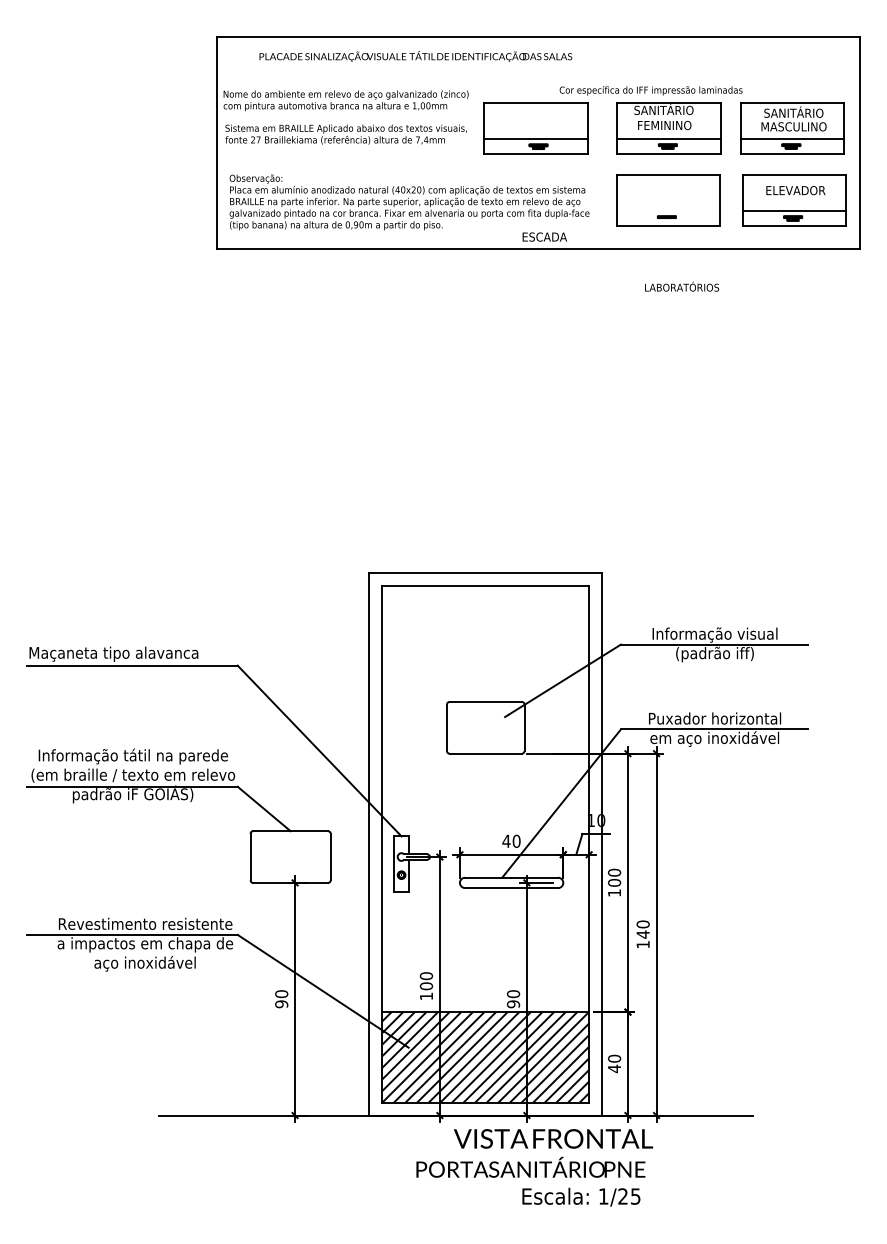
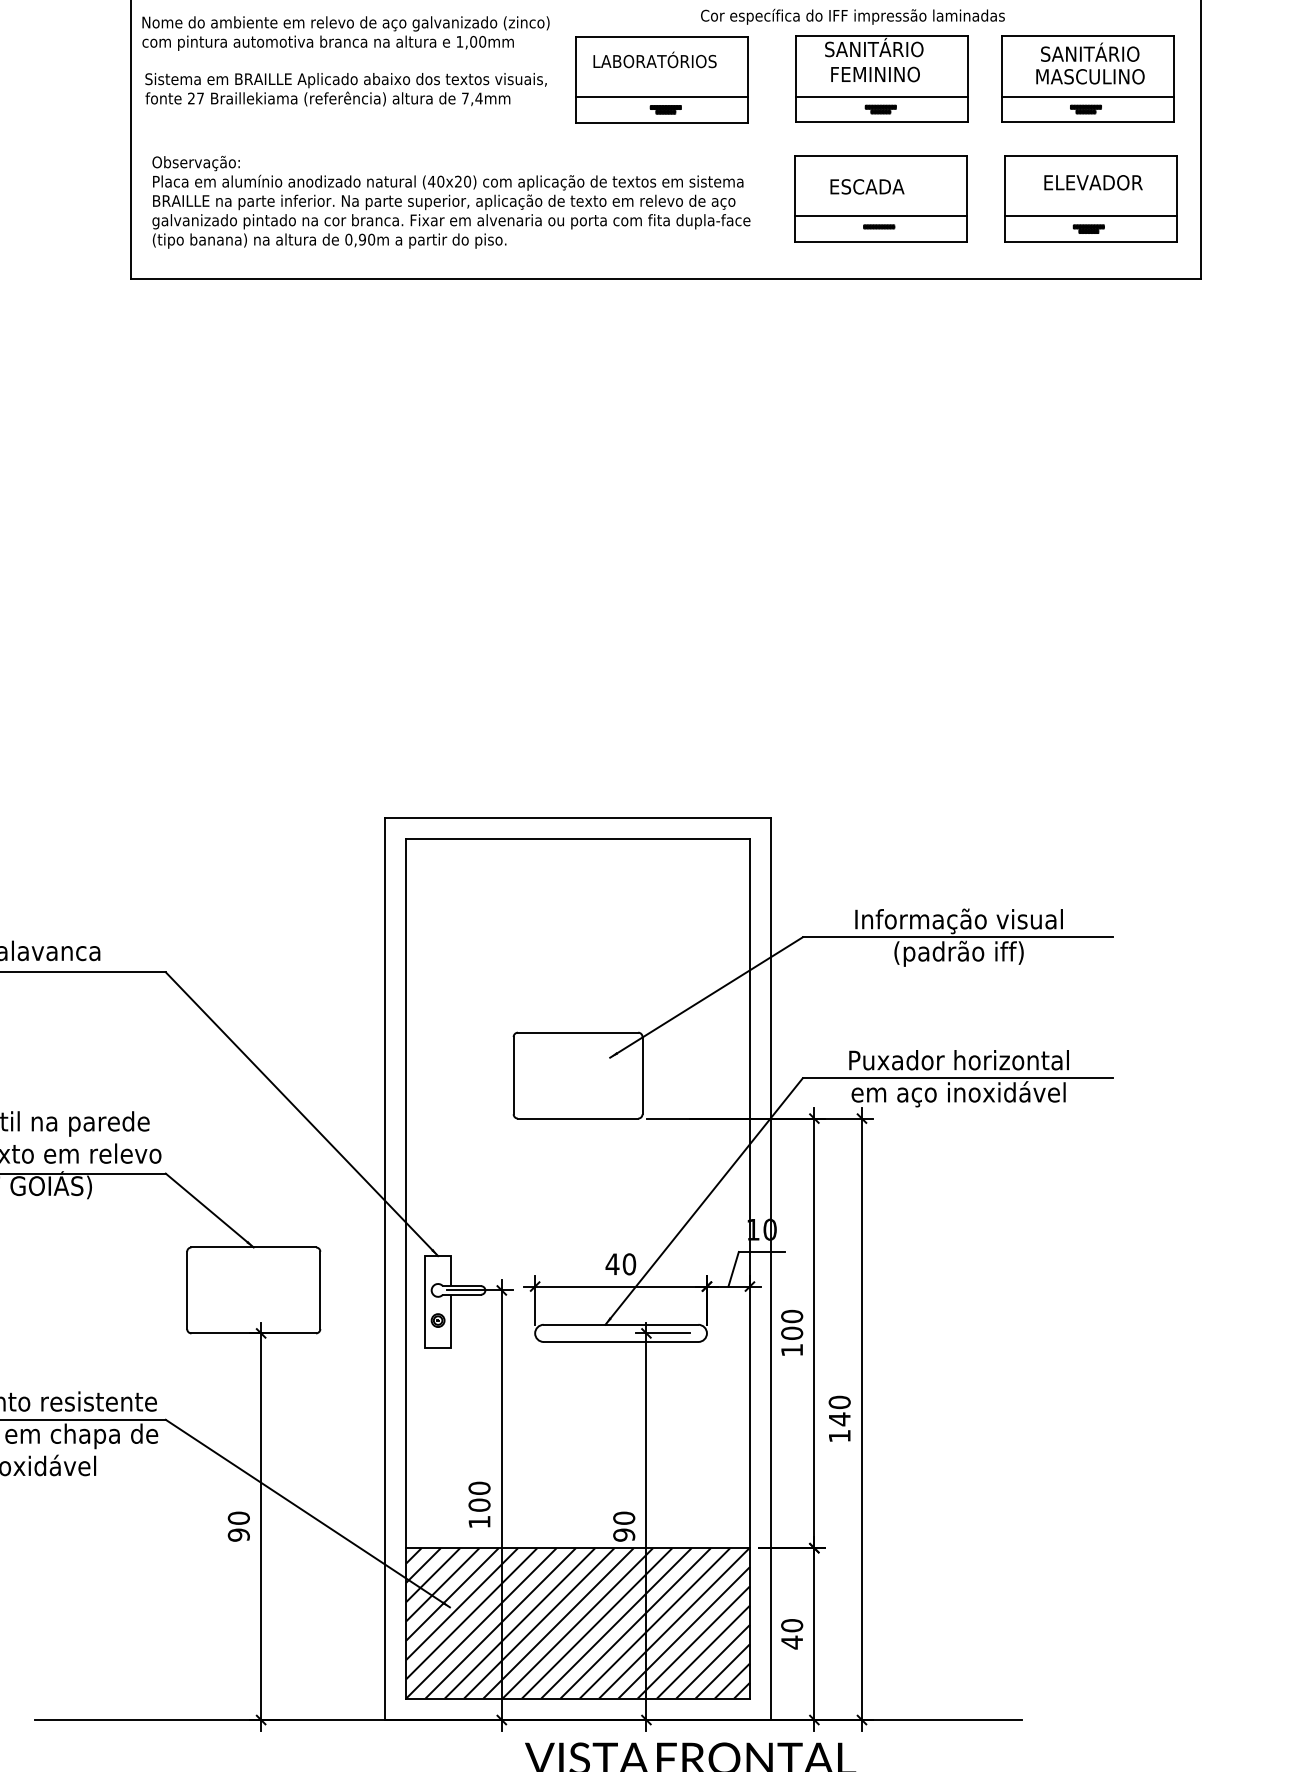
line: (667, 210) -> (880, 215), added
text: (544, 236) -> (866, 185), moved
text: (682, 286) -> (655, 59), moved

